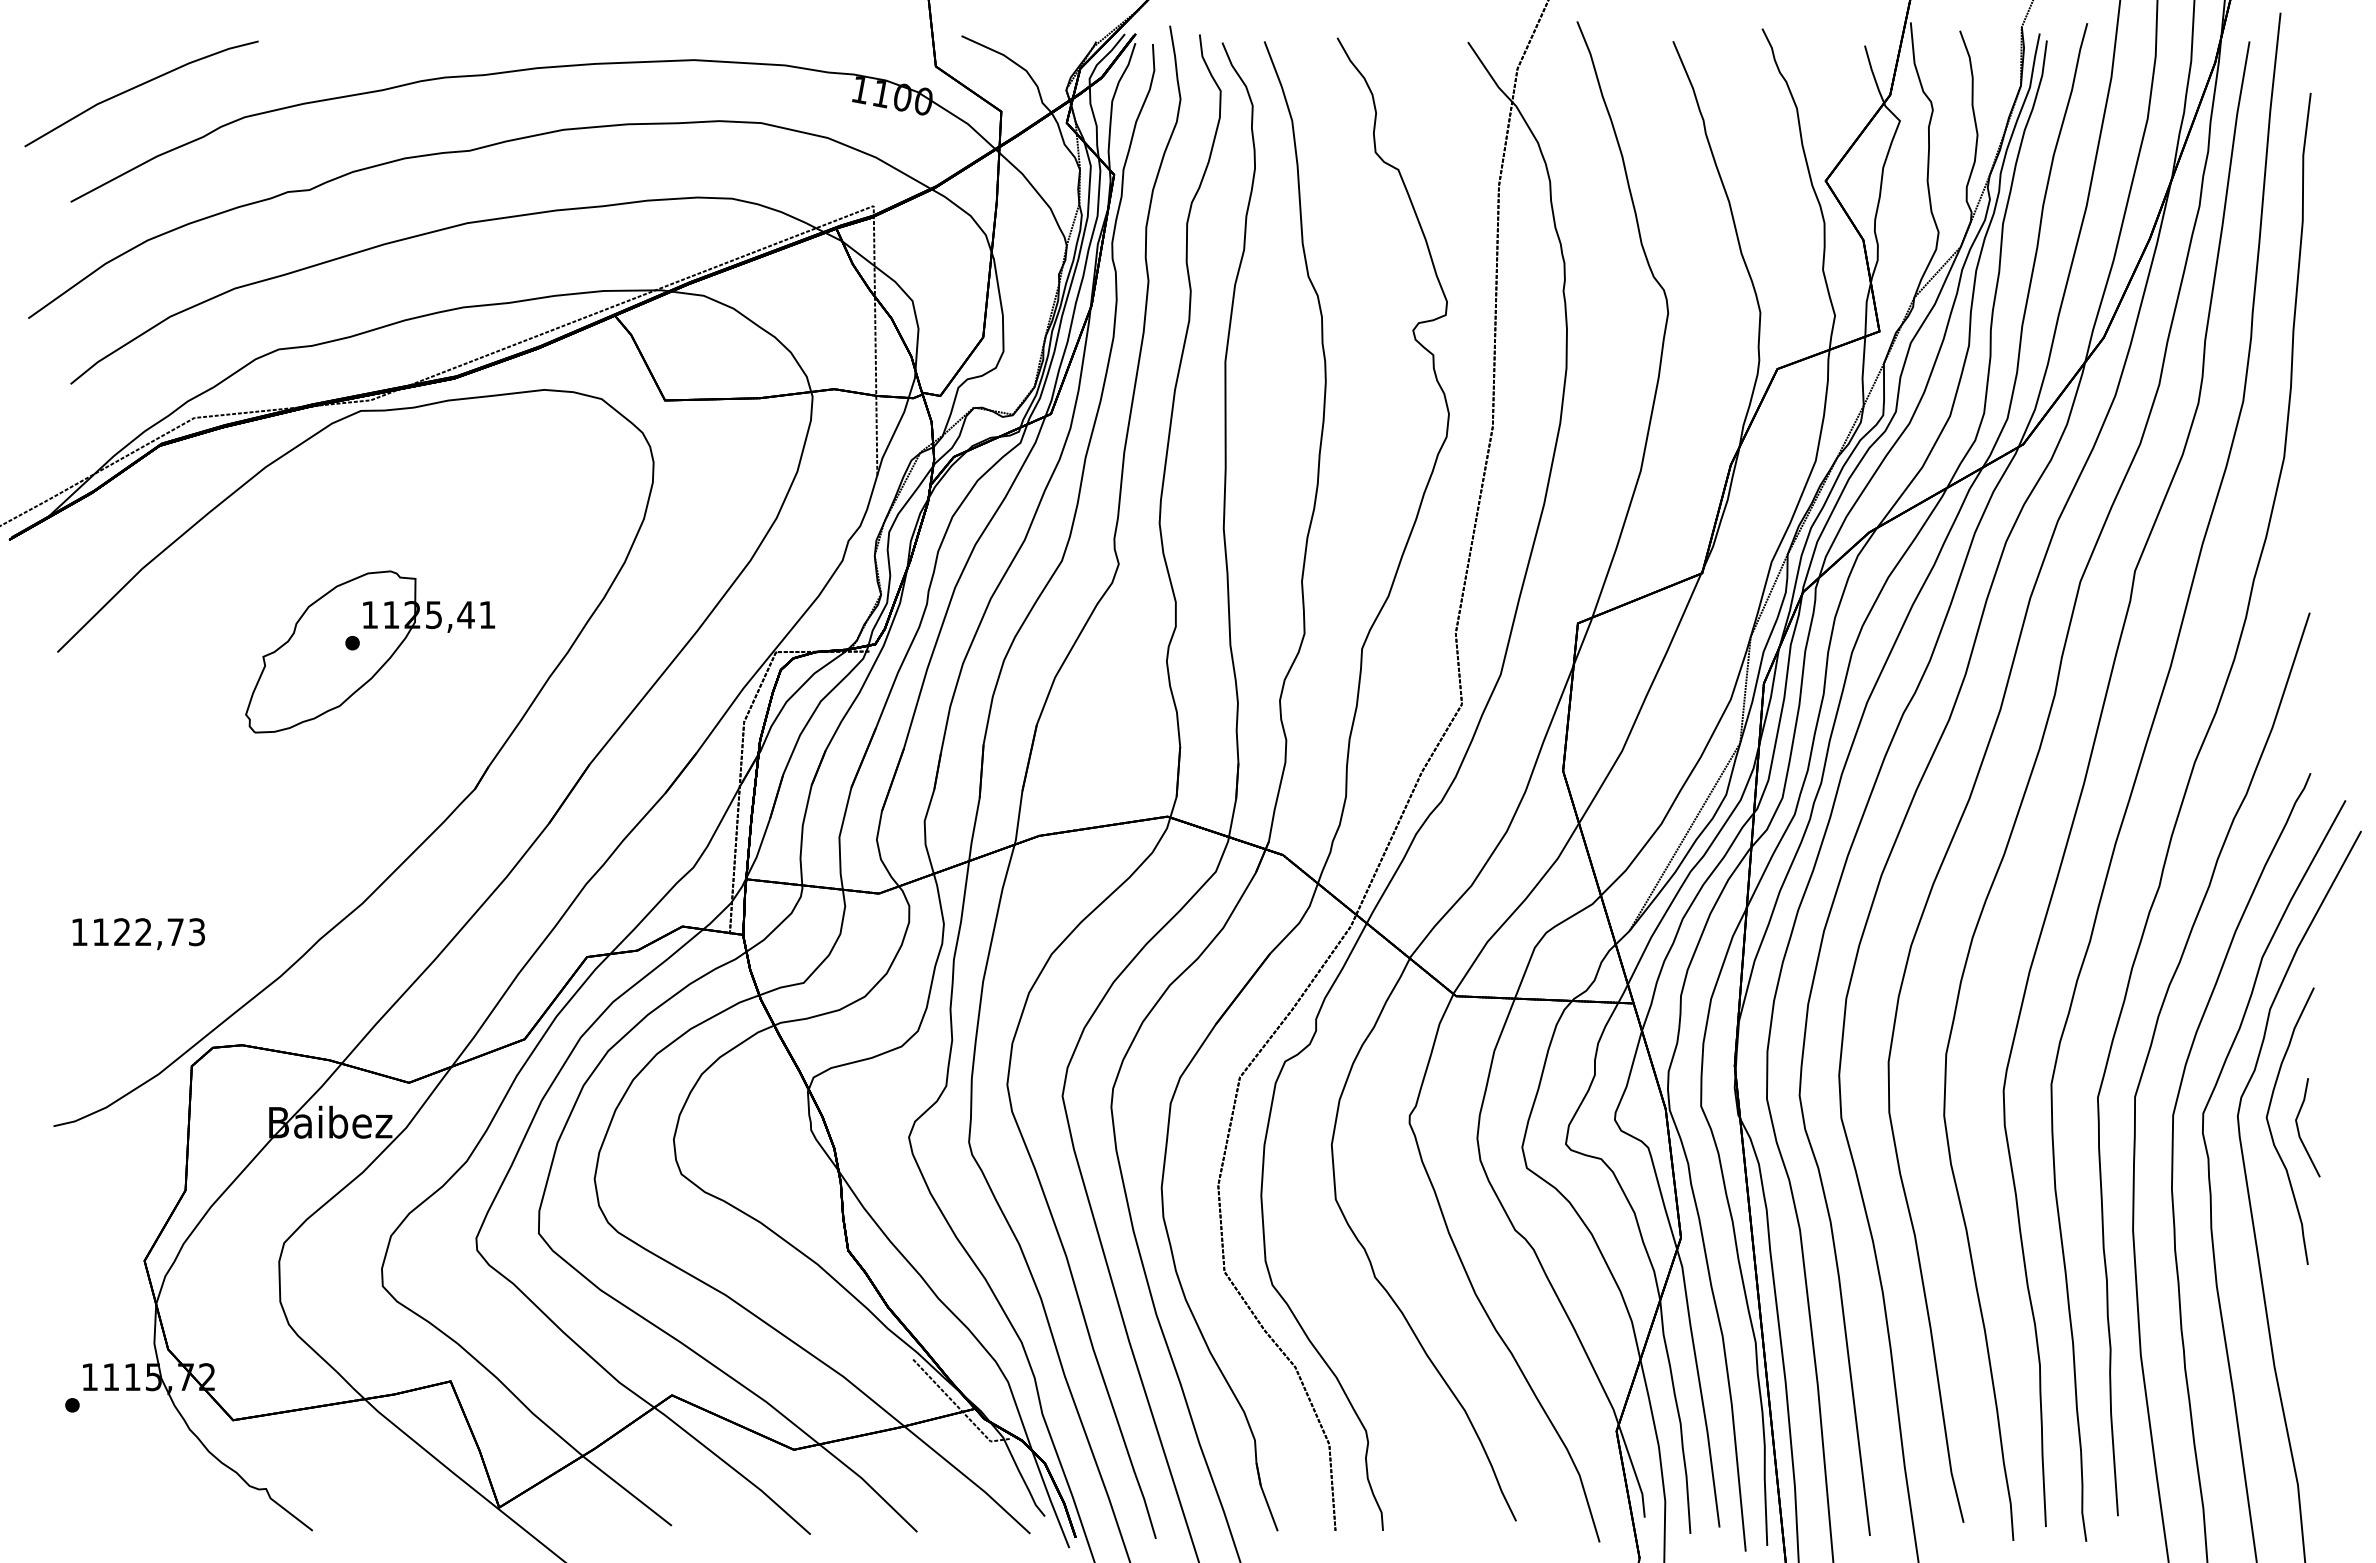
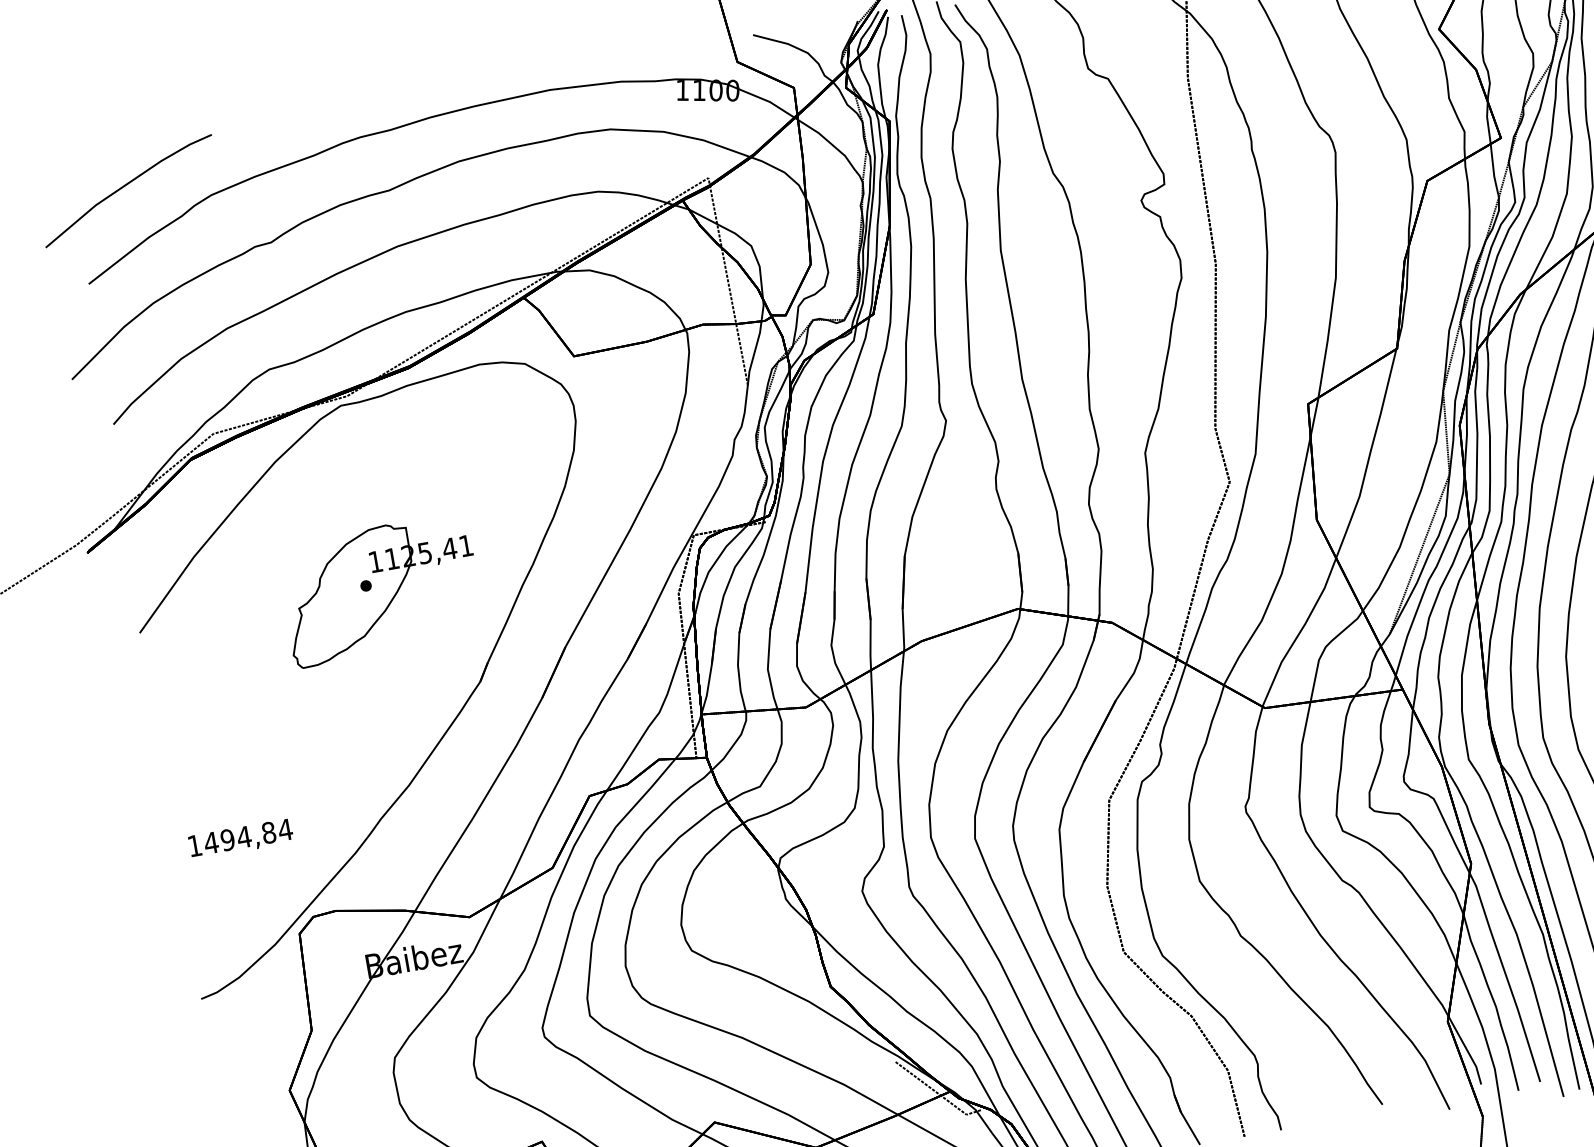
text: (148, 932) -> (248, 836), 1122,73 -> 1494,84

